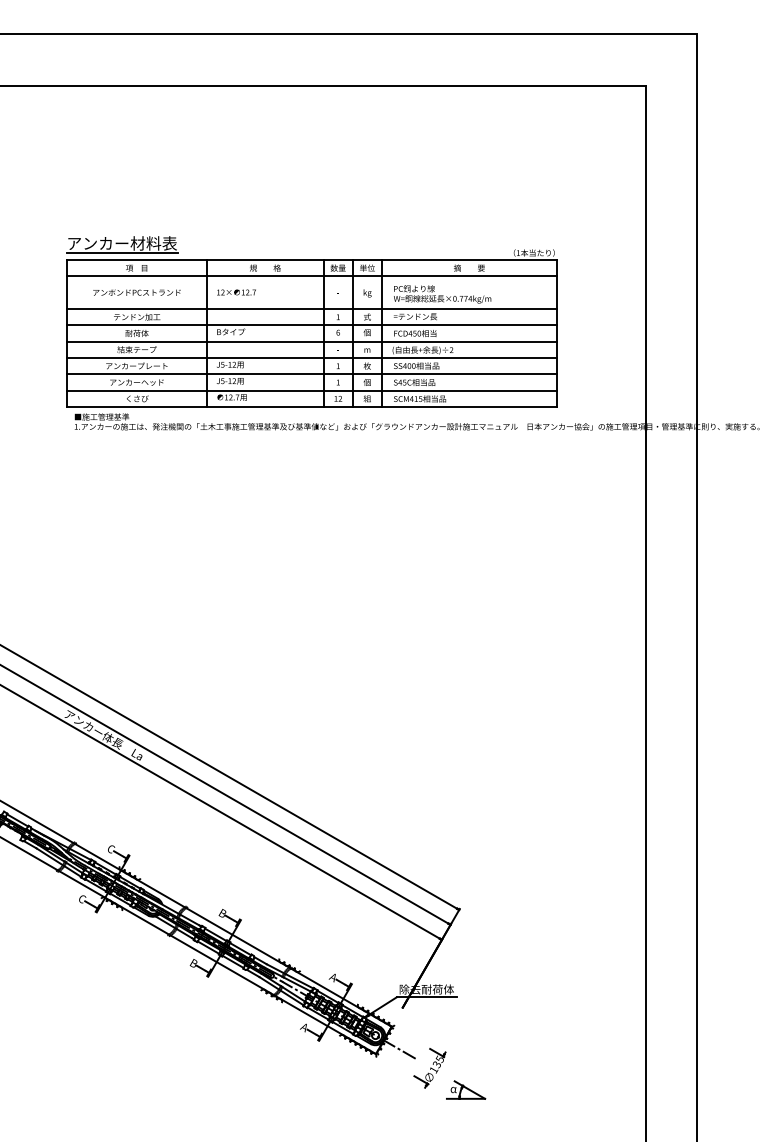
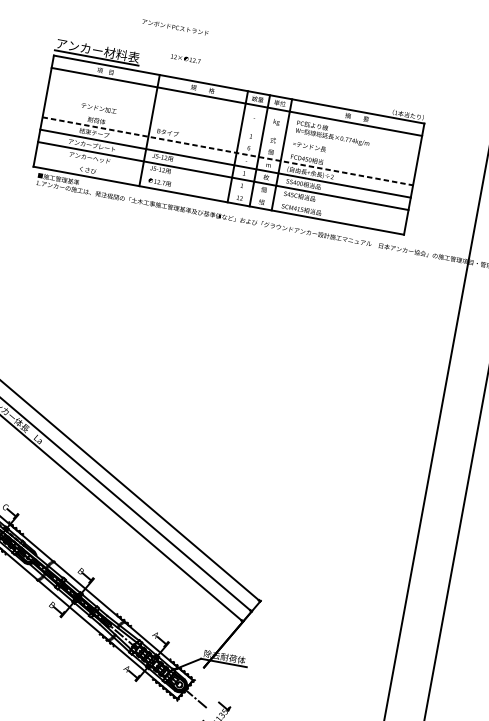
text: (136, 292) -> (175, 27), moved
text: (236, 292) -> (185, 58), moved
line: (311, 309) -> (231, 126), removed
line: (311, 325) -> (229, 138), removed
line: (311, 341) -> (227, 151), solid -> dashed
line: (311, 390) -> (220, 188), removed

